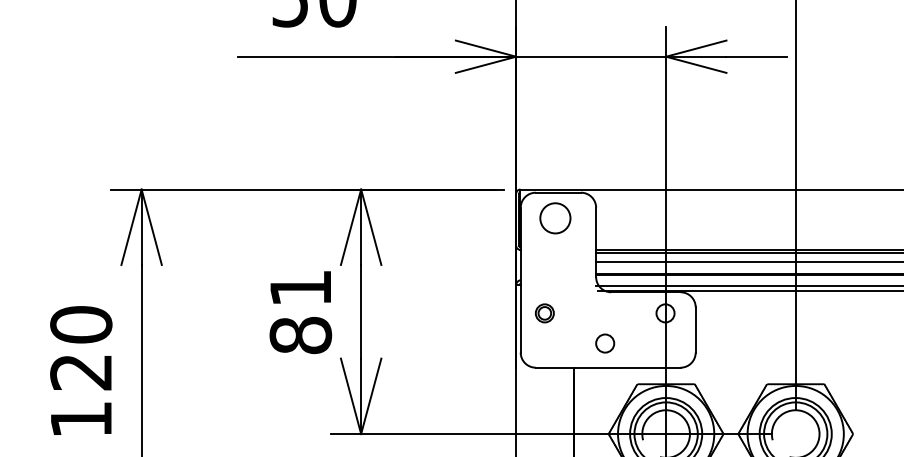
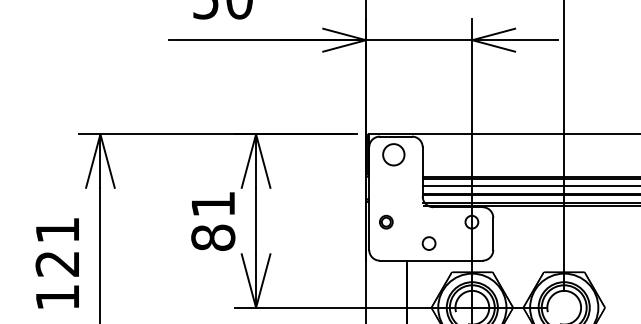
text: (81, 325) -> (57, 230), 120 -> 121

